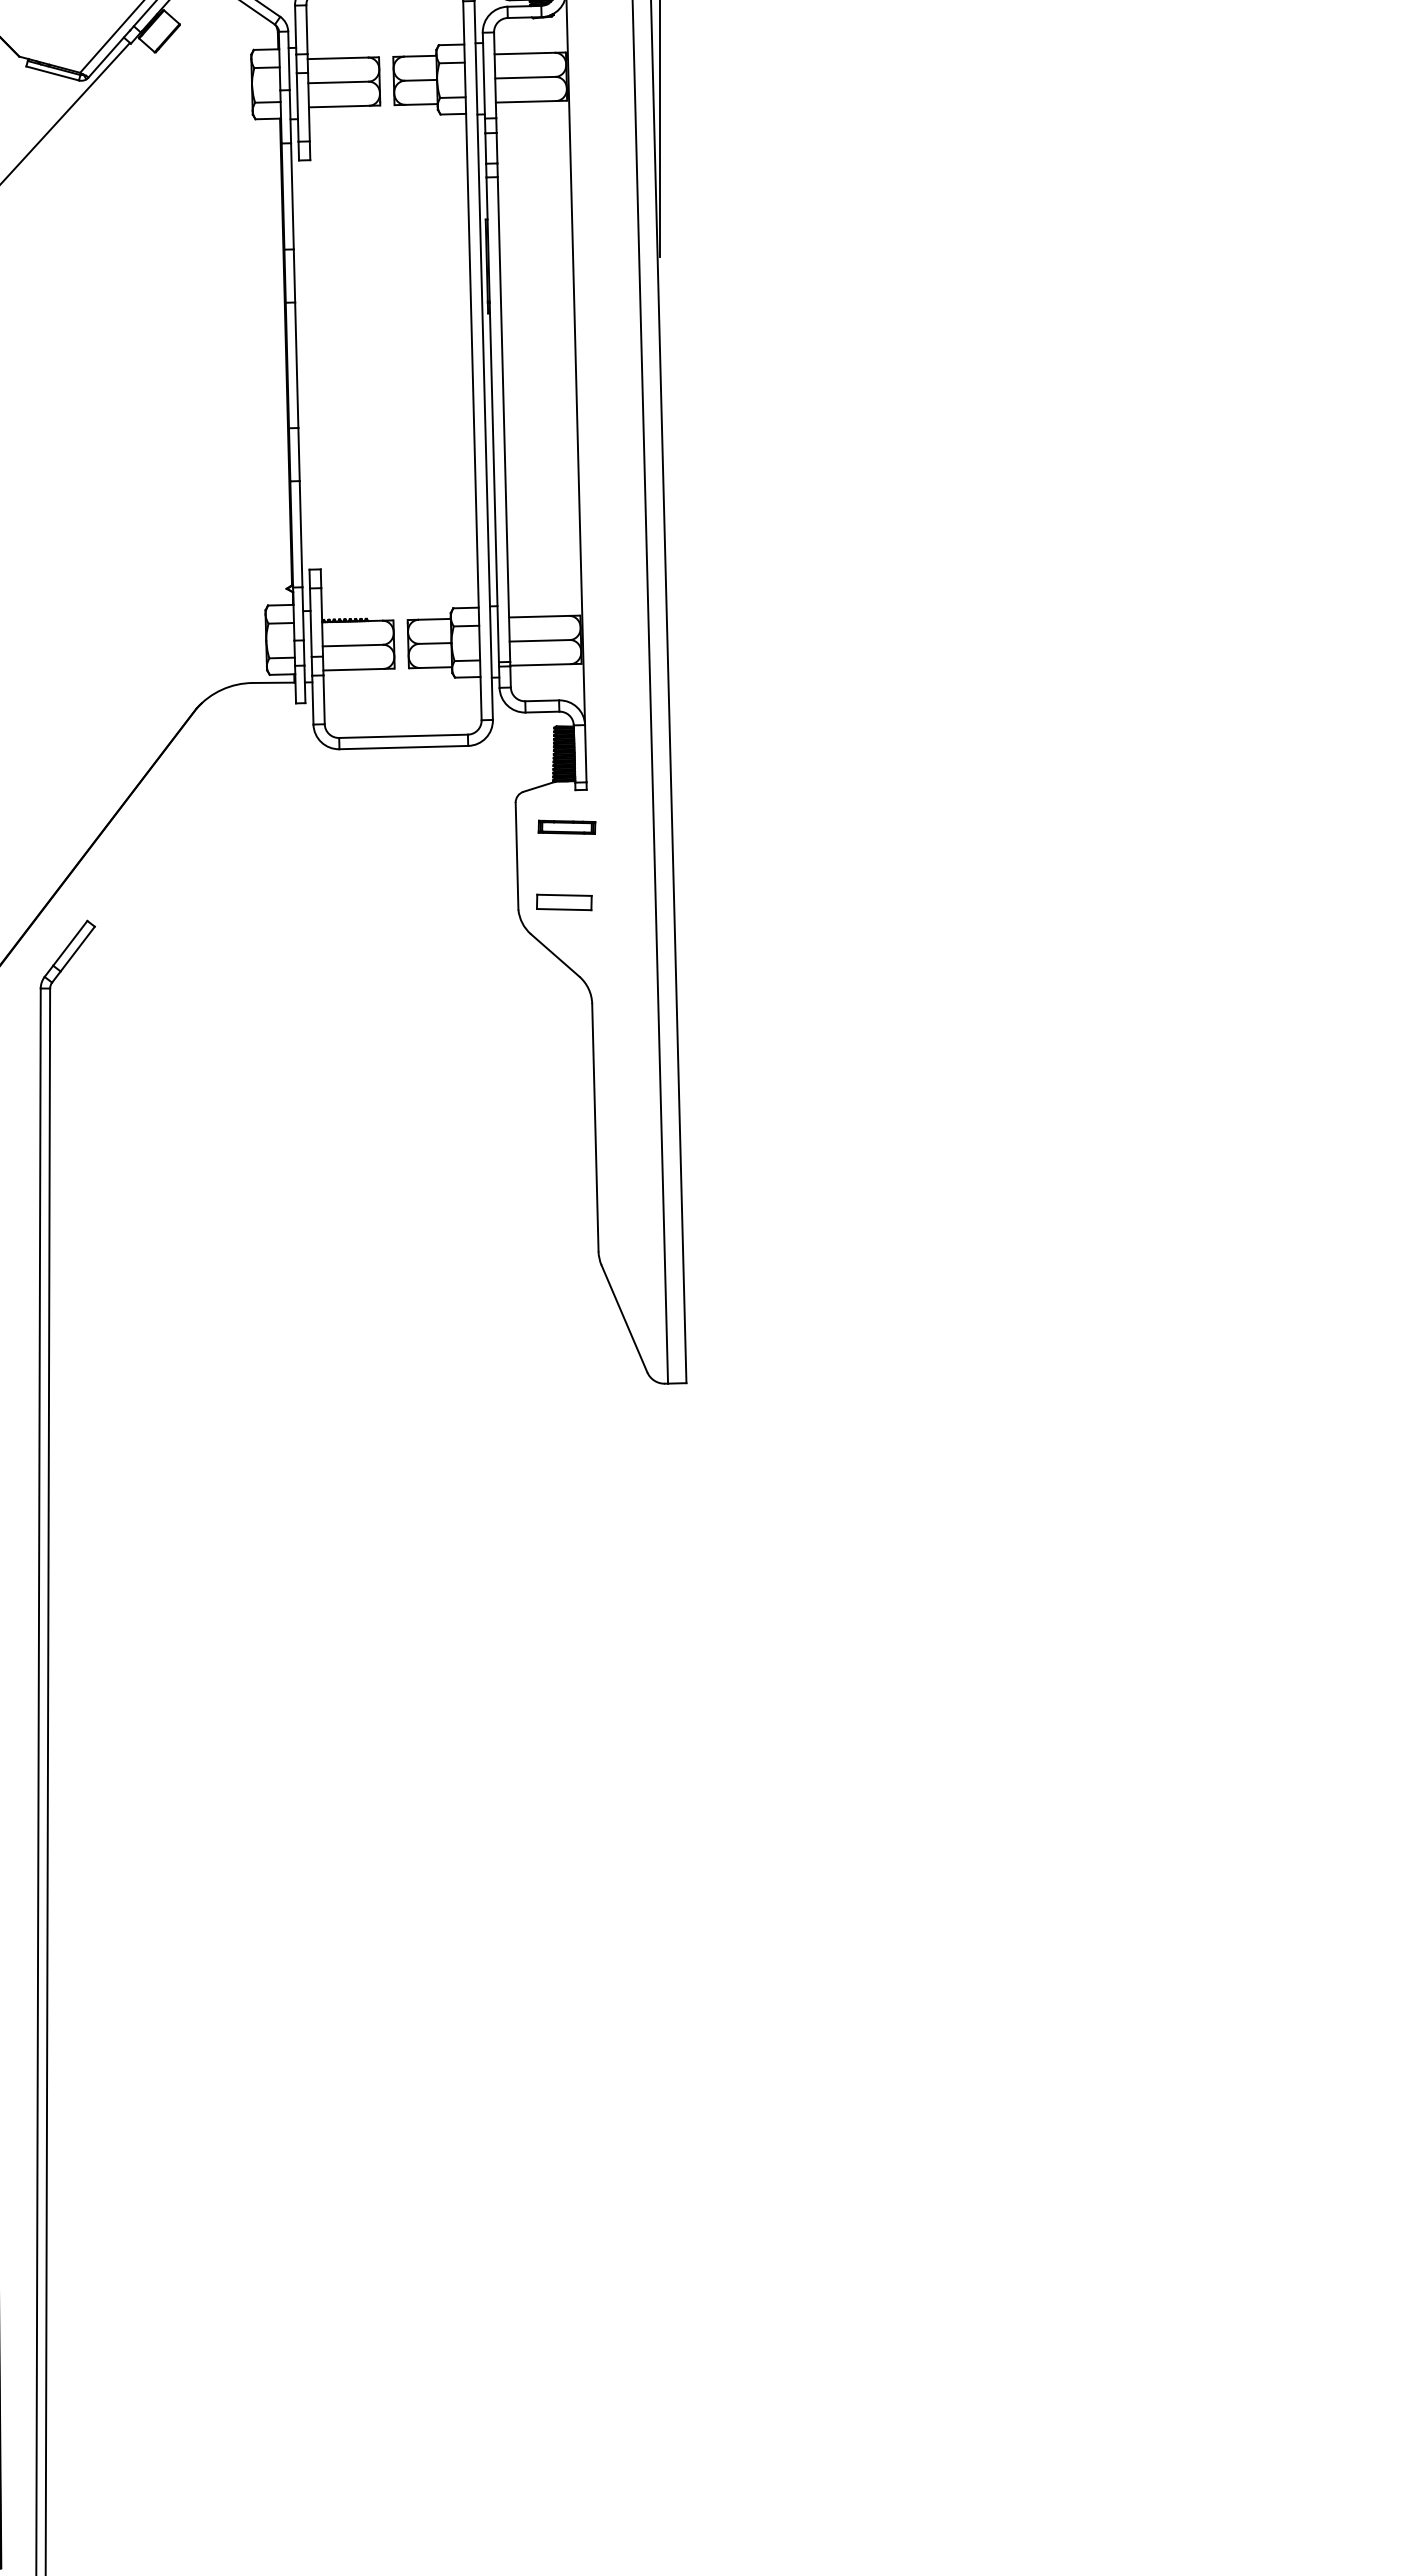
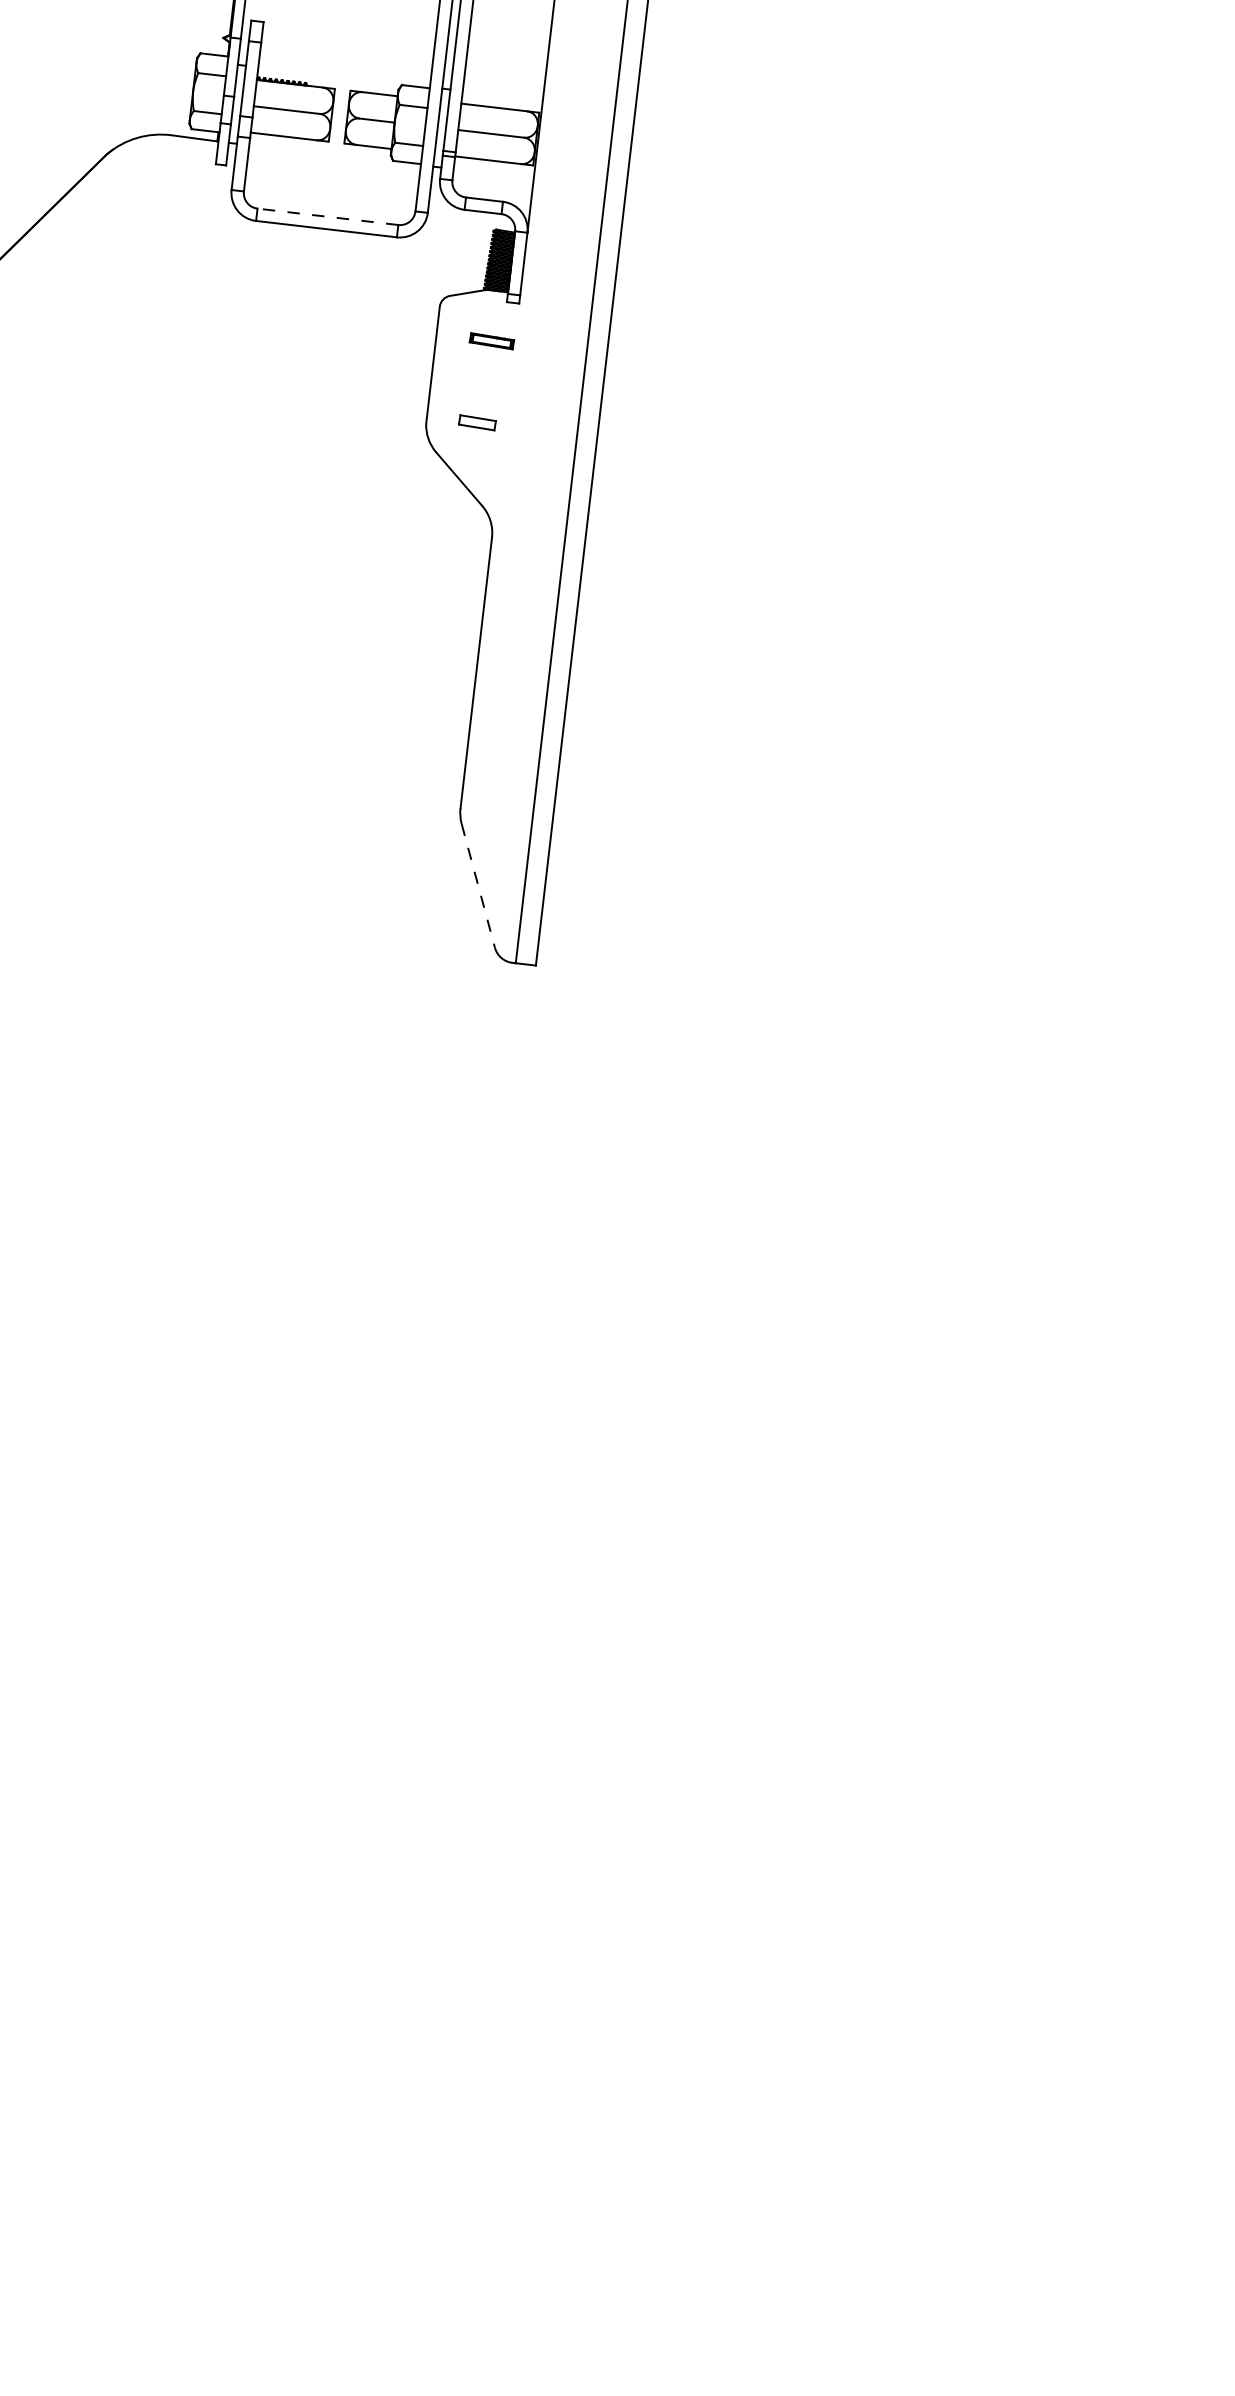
line: (403, 736) -> (327, 217), solid -> dashed
part: (566, 826) -> (491, 340), size x0.7
part: (564, 902) -> (477, 422), size x0.6
line: (624, 1319) -> (478, 886), solid -> dashed

